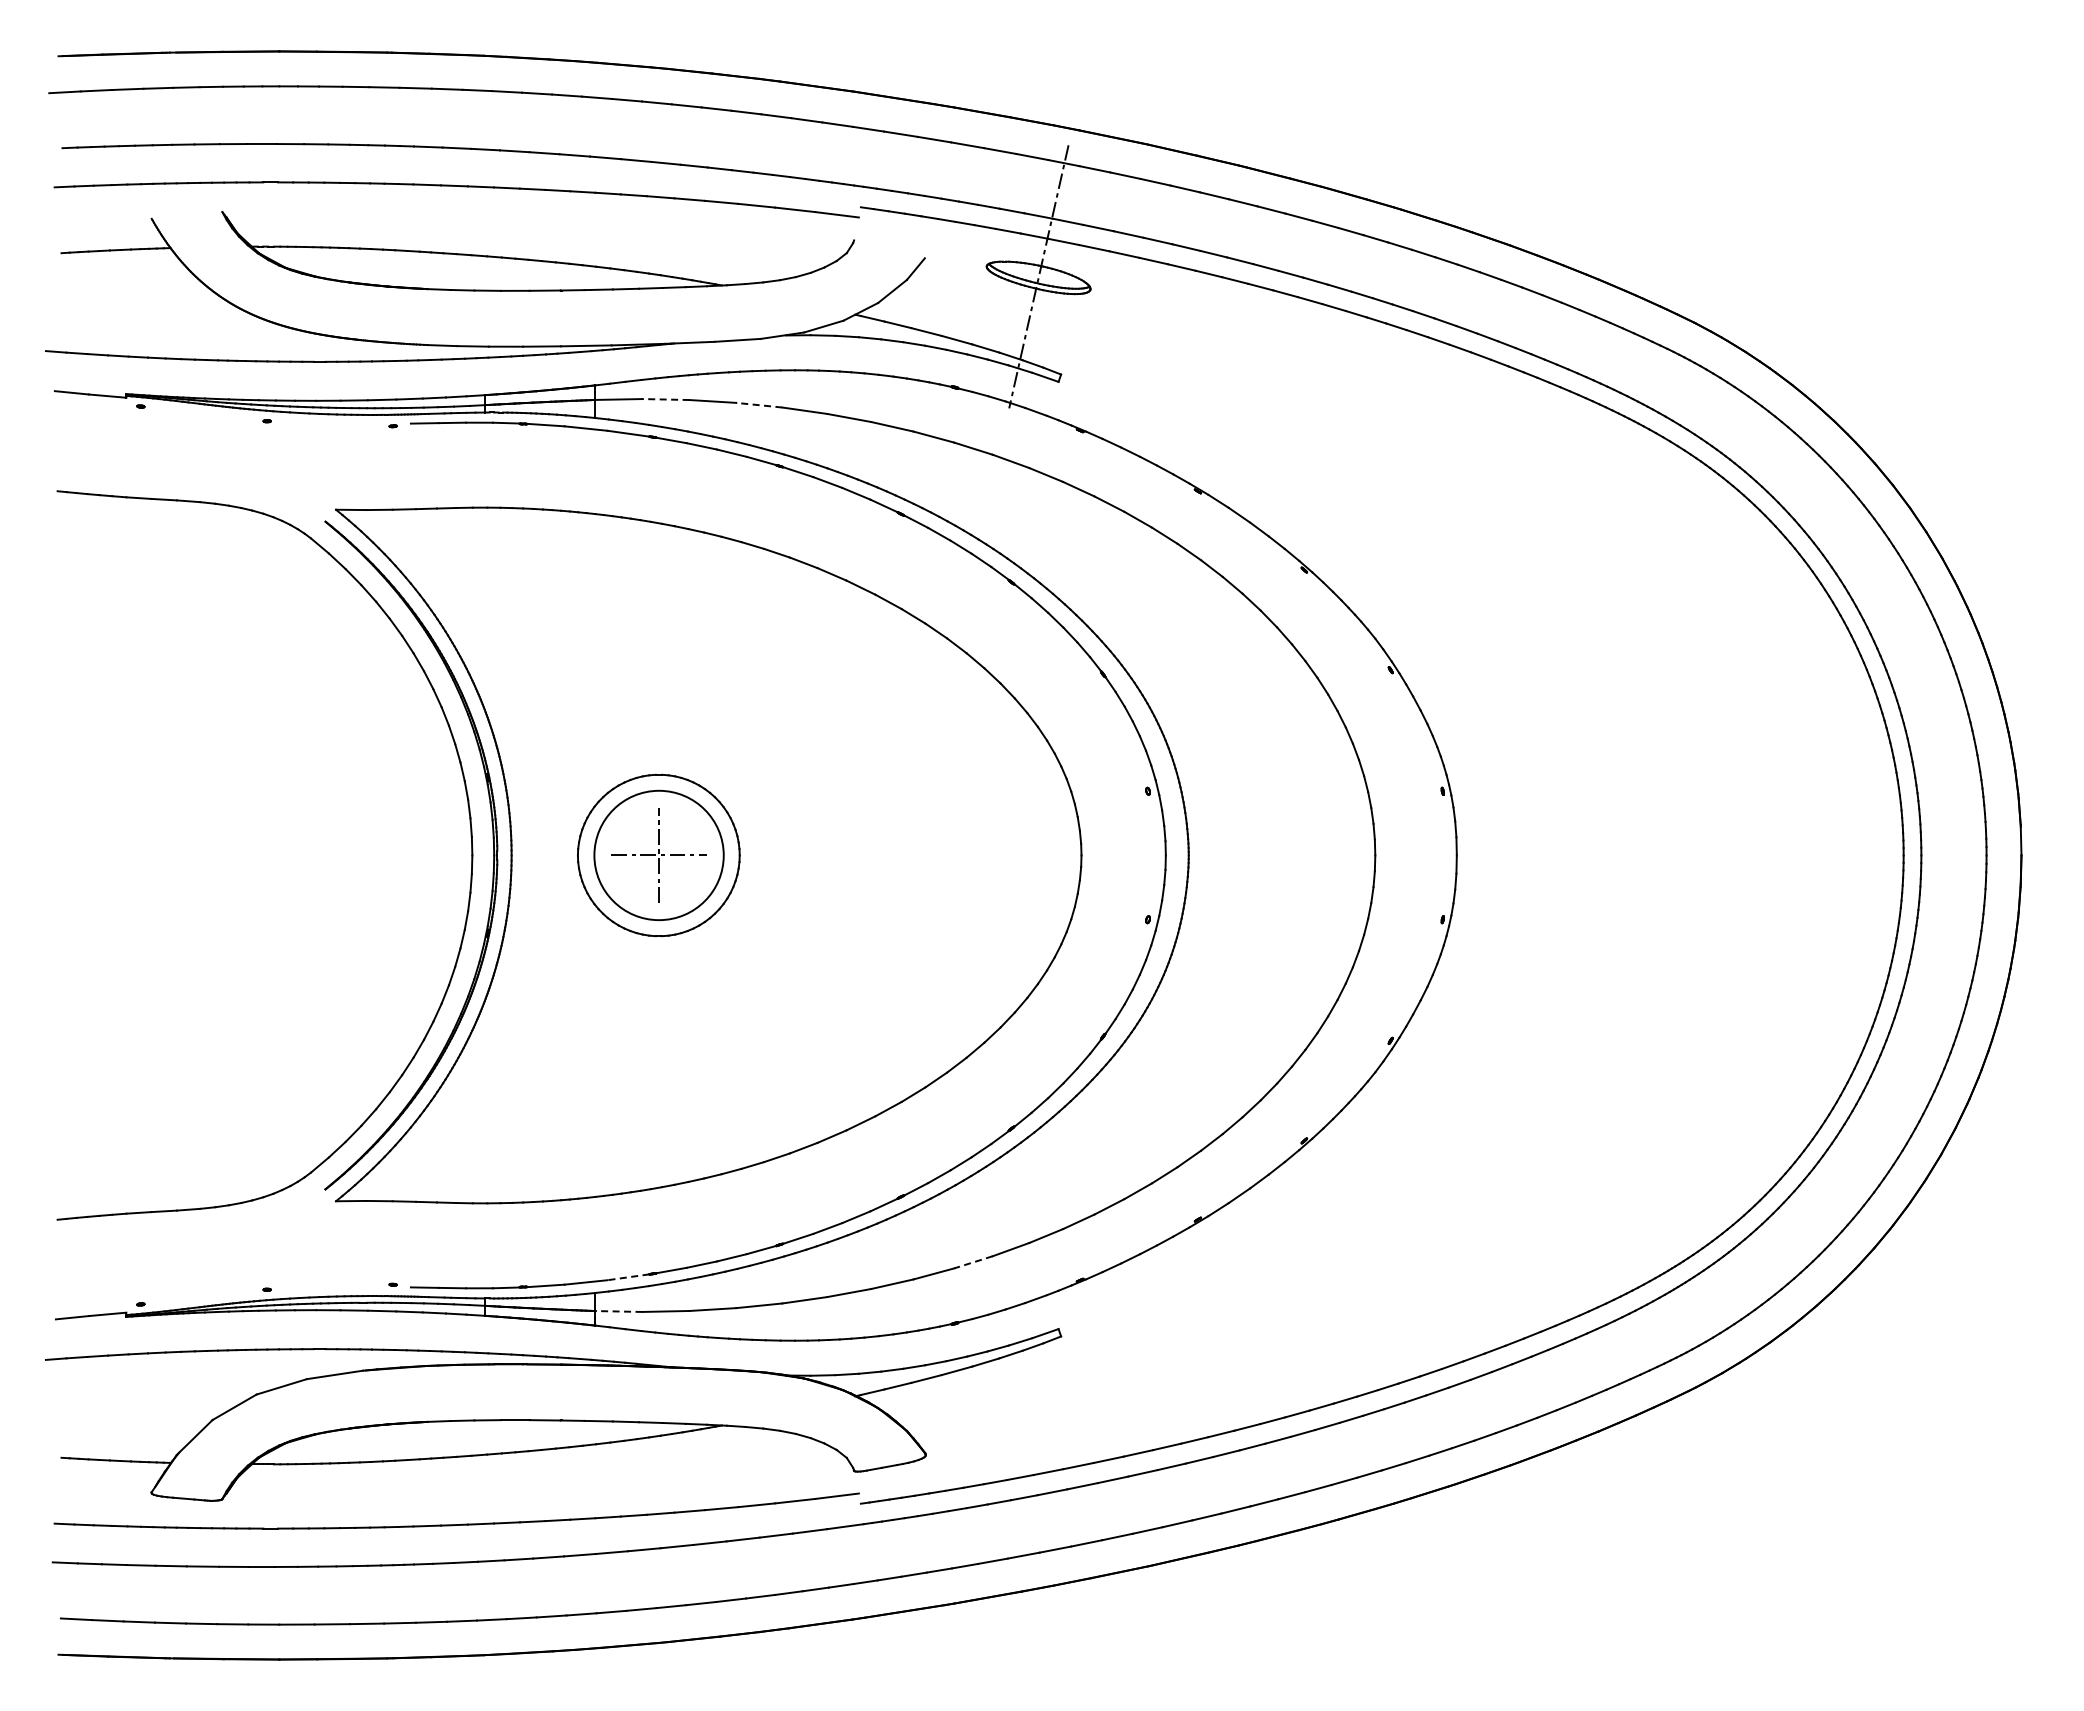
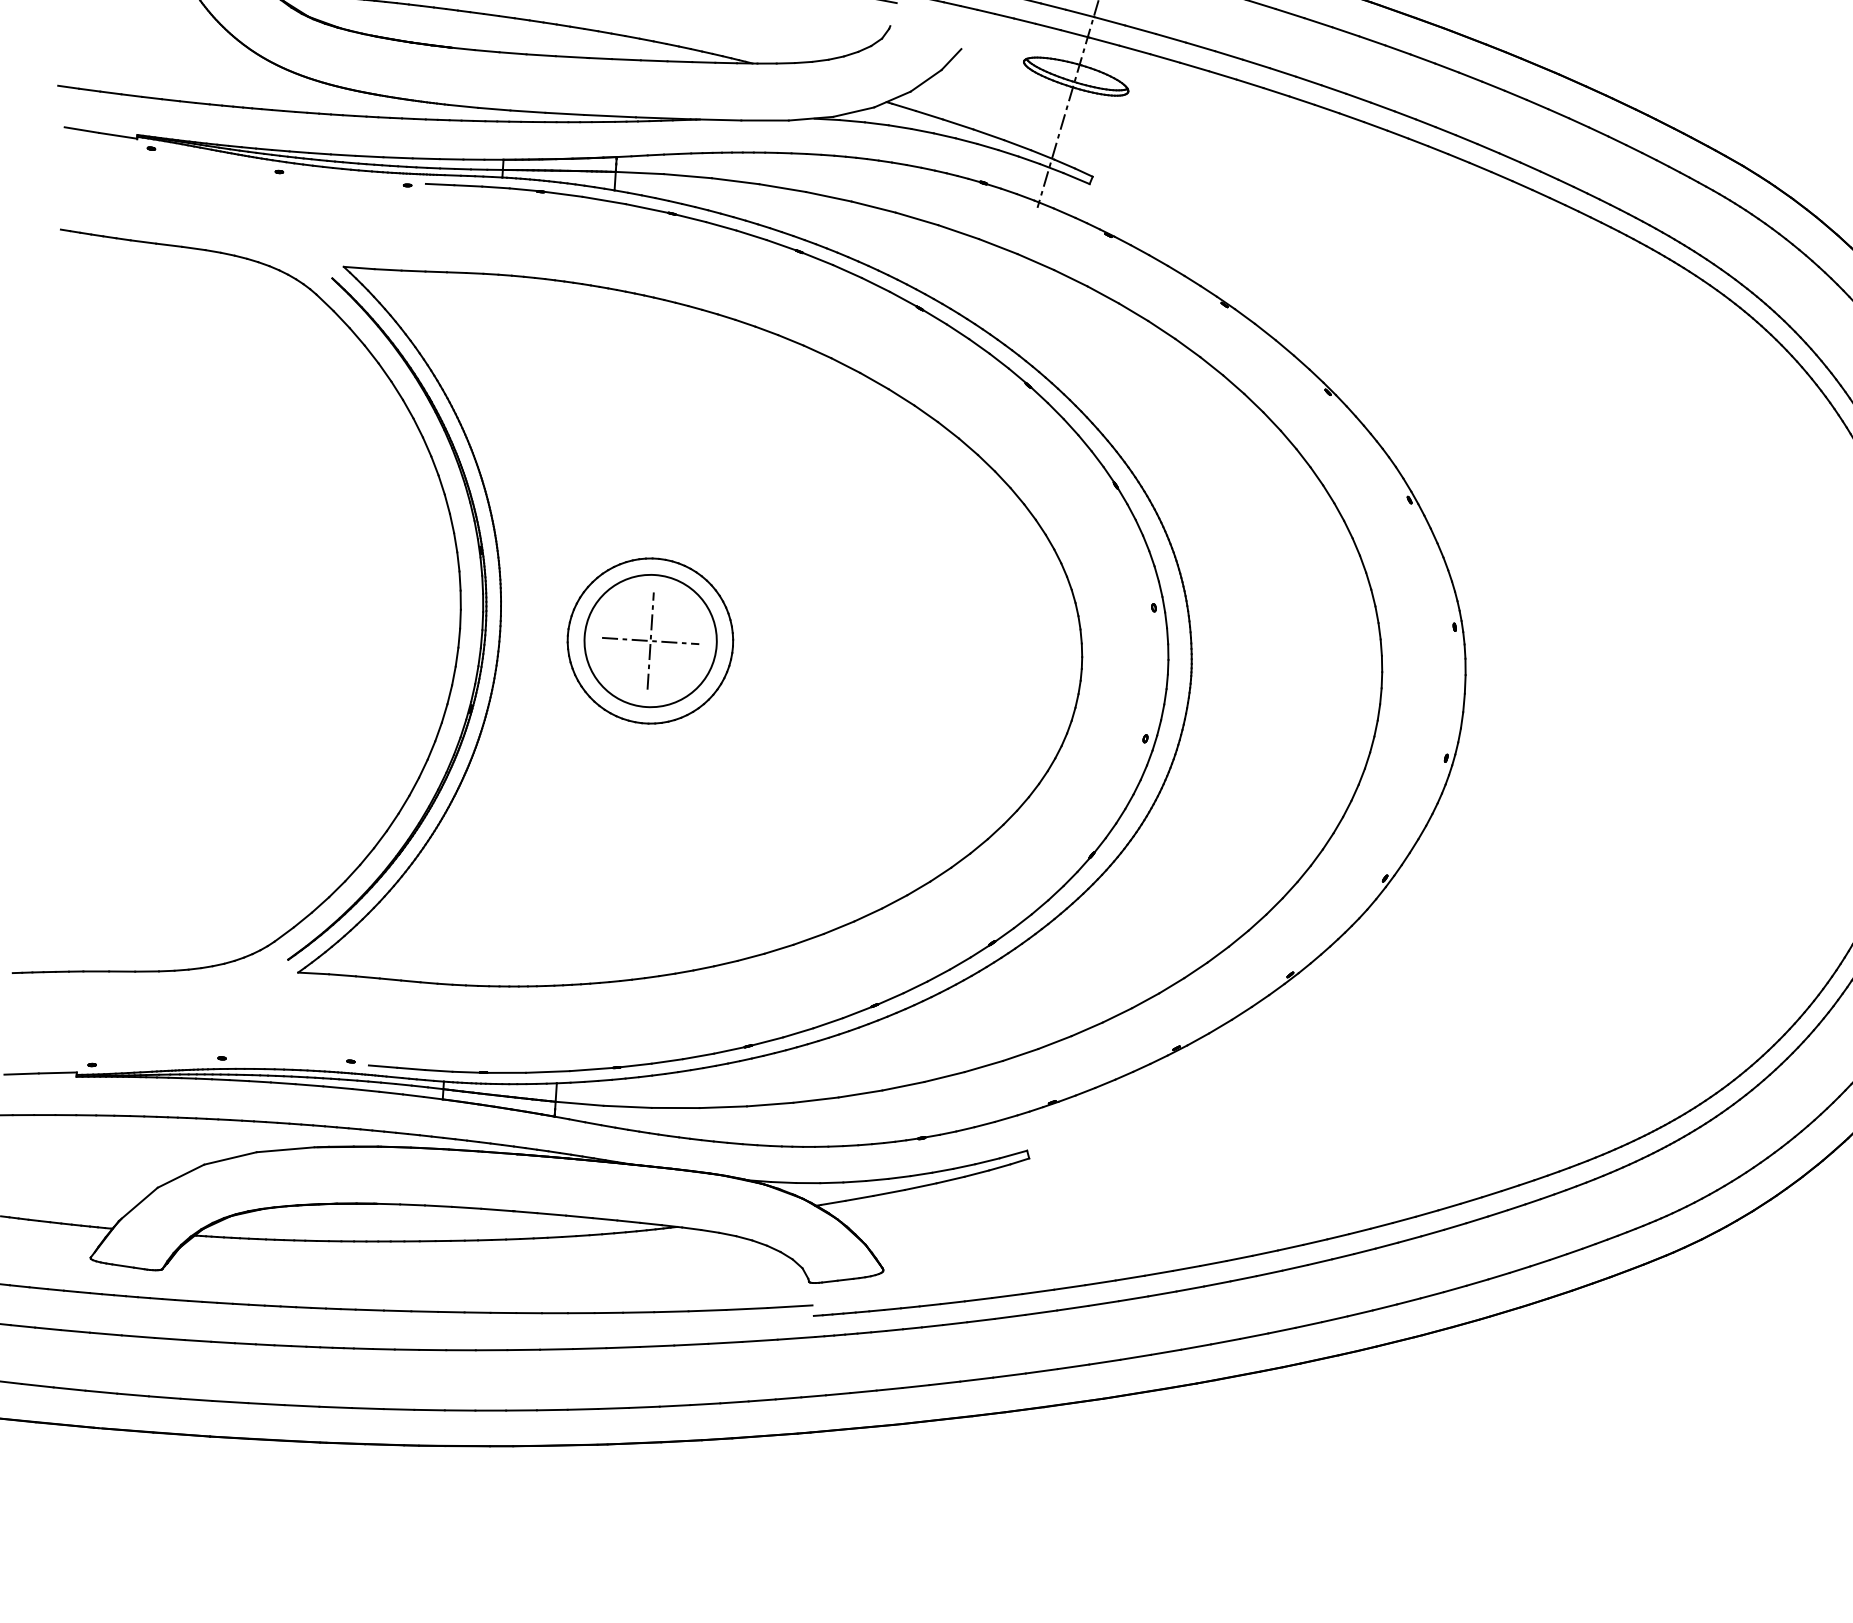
line: (666, 399) -> (688, 176), dashed -> solid
line: (758, 405) -> (781, 188), dashed -> solid
line: (972, 1262) -> (943, 1077), dashed -> solid
line: (627, 1277) -> (590, 1069), dashed -> solid
line: (618, 1311) -> (579, 1103), dashed -> solid

